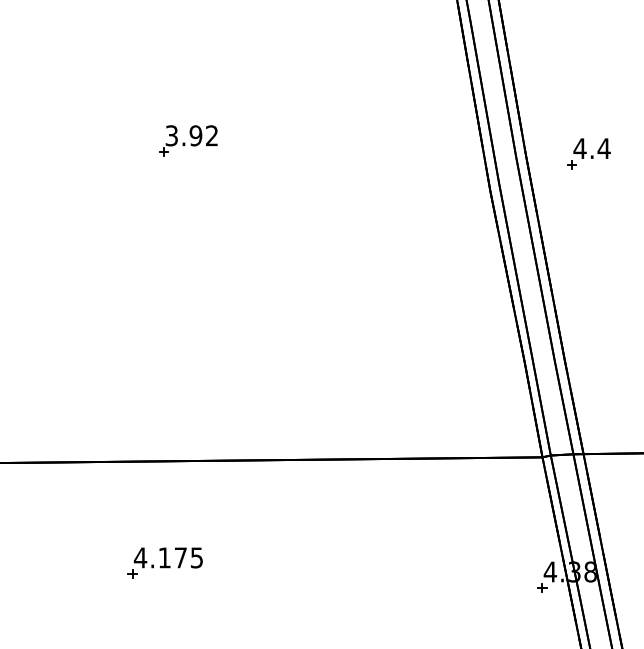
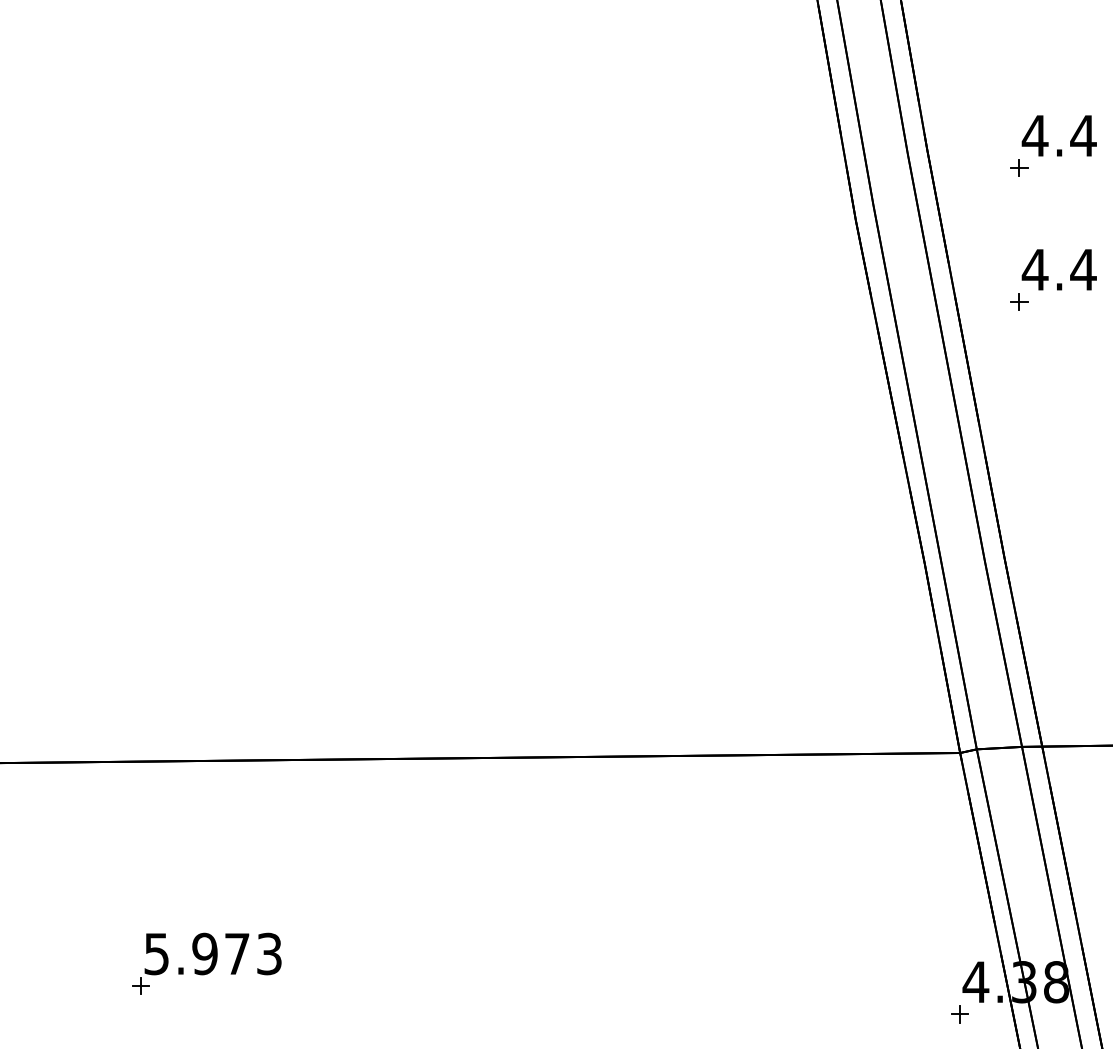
part: (188, 140) -> (252, 119), removed
part: (588, 220) -> (1052, 279), added
text: (167, 557) -> (210, 953), 4.175 -> 5.973

